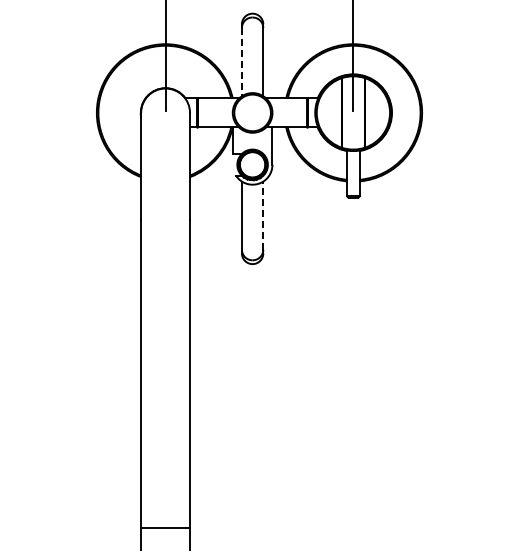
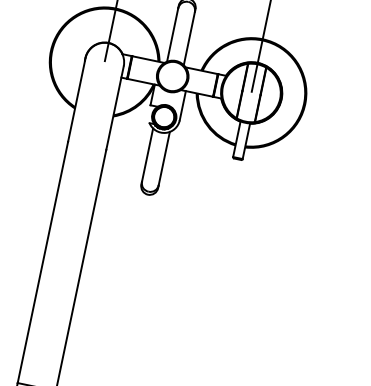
line: (241, 62) -> (172, 35), dashed -> solid
line: (263, 215) -> (164, 158), dashed -> solid

